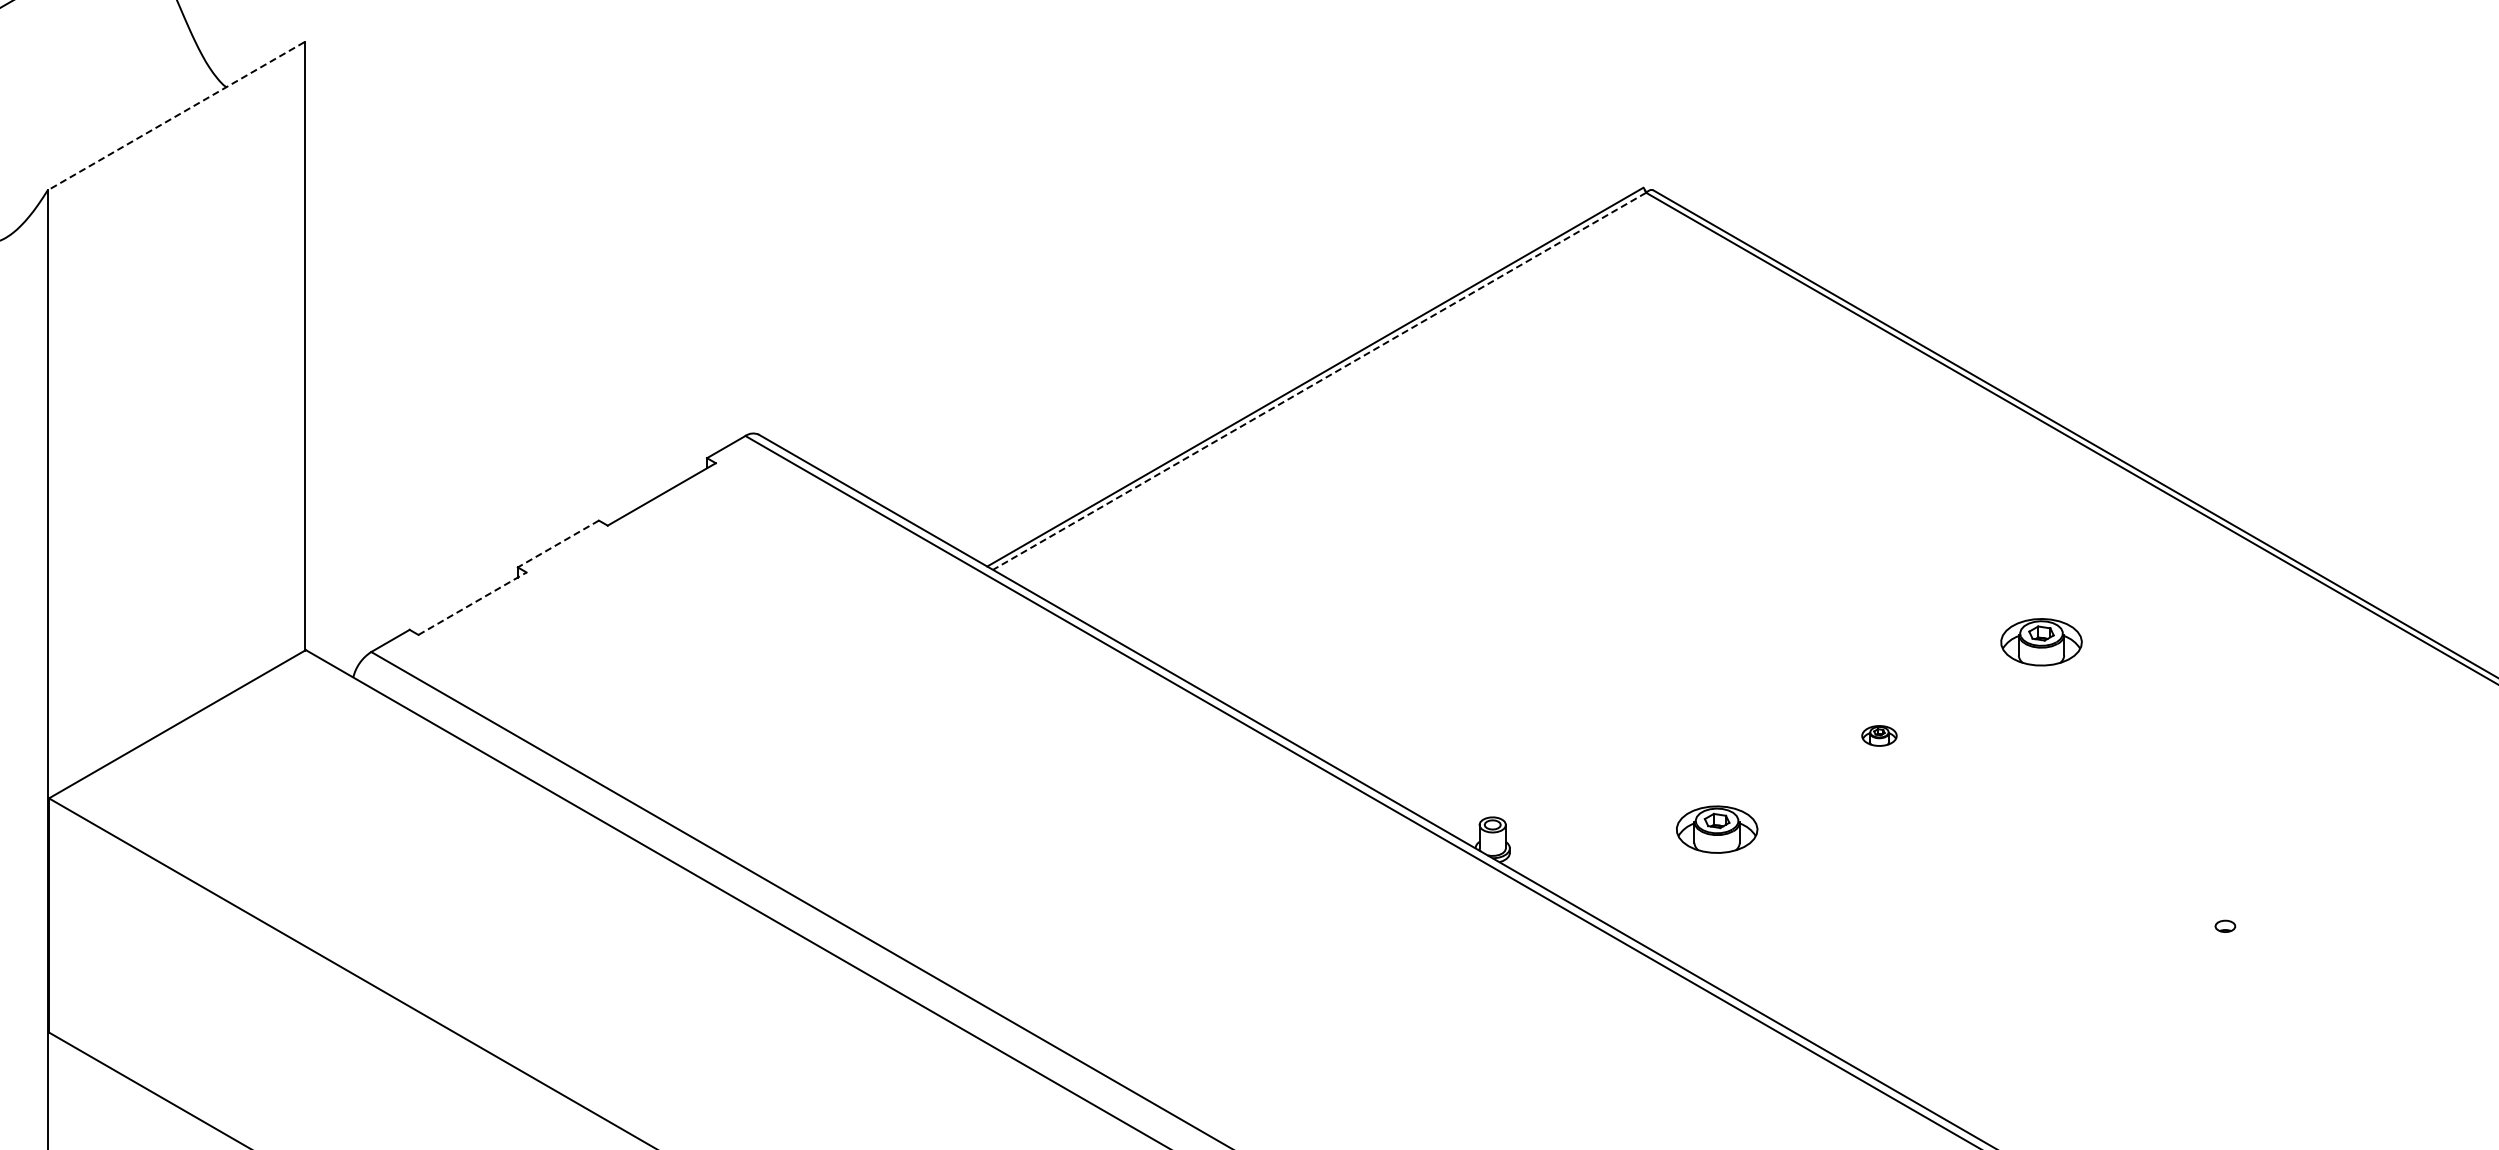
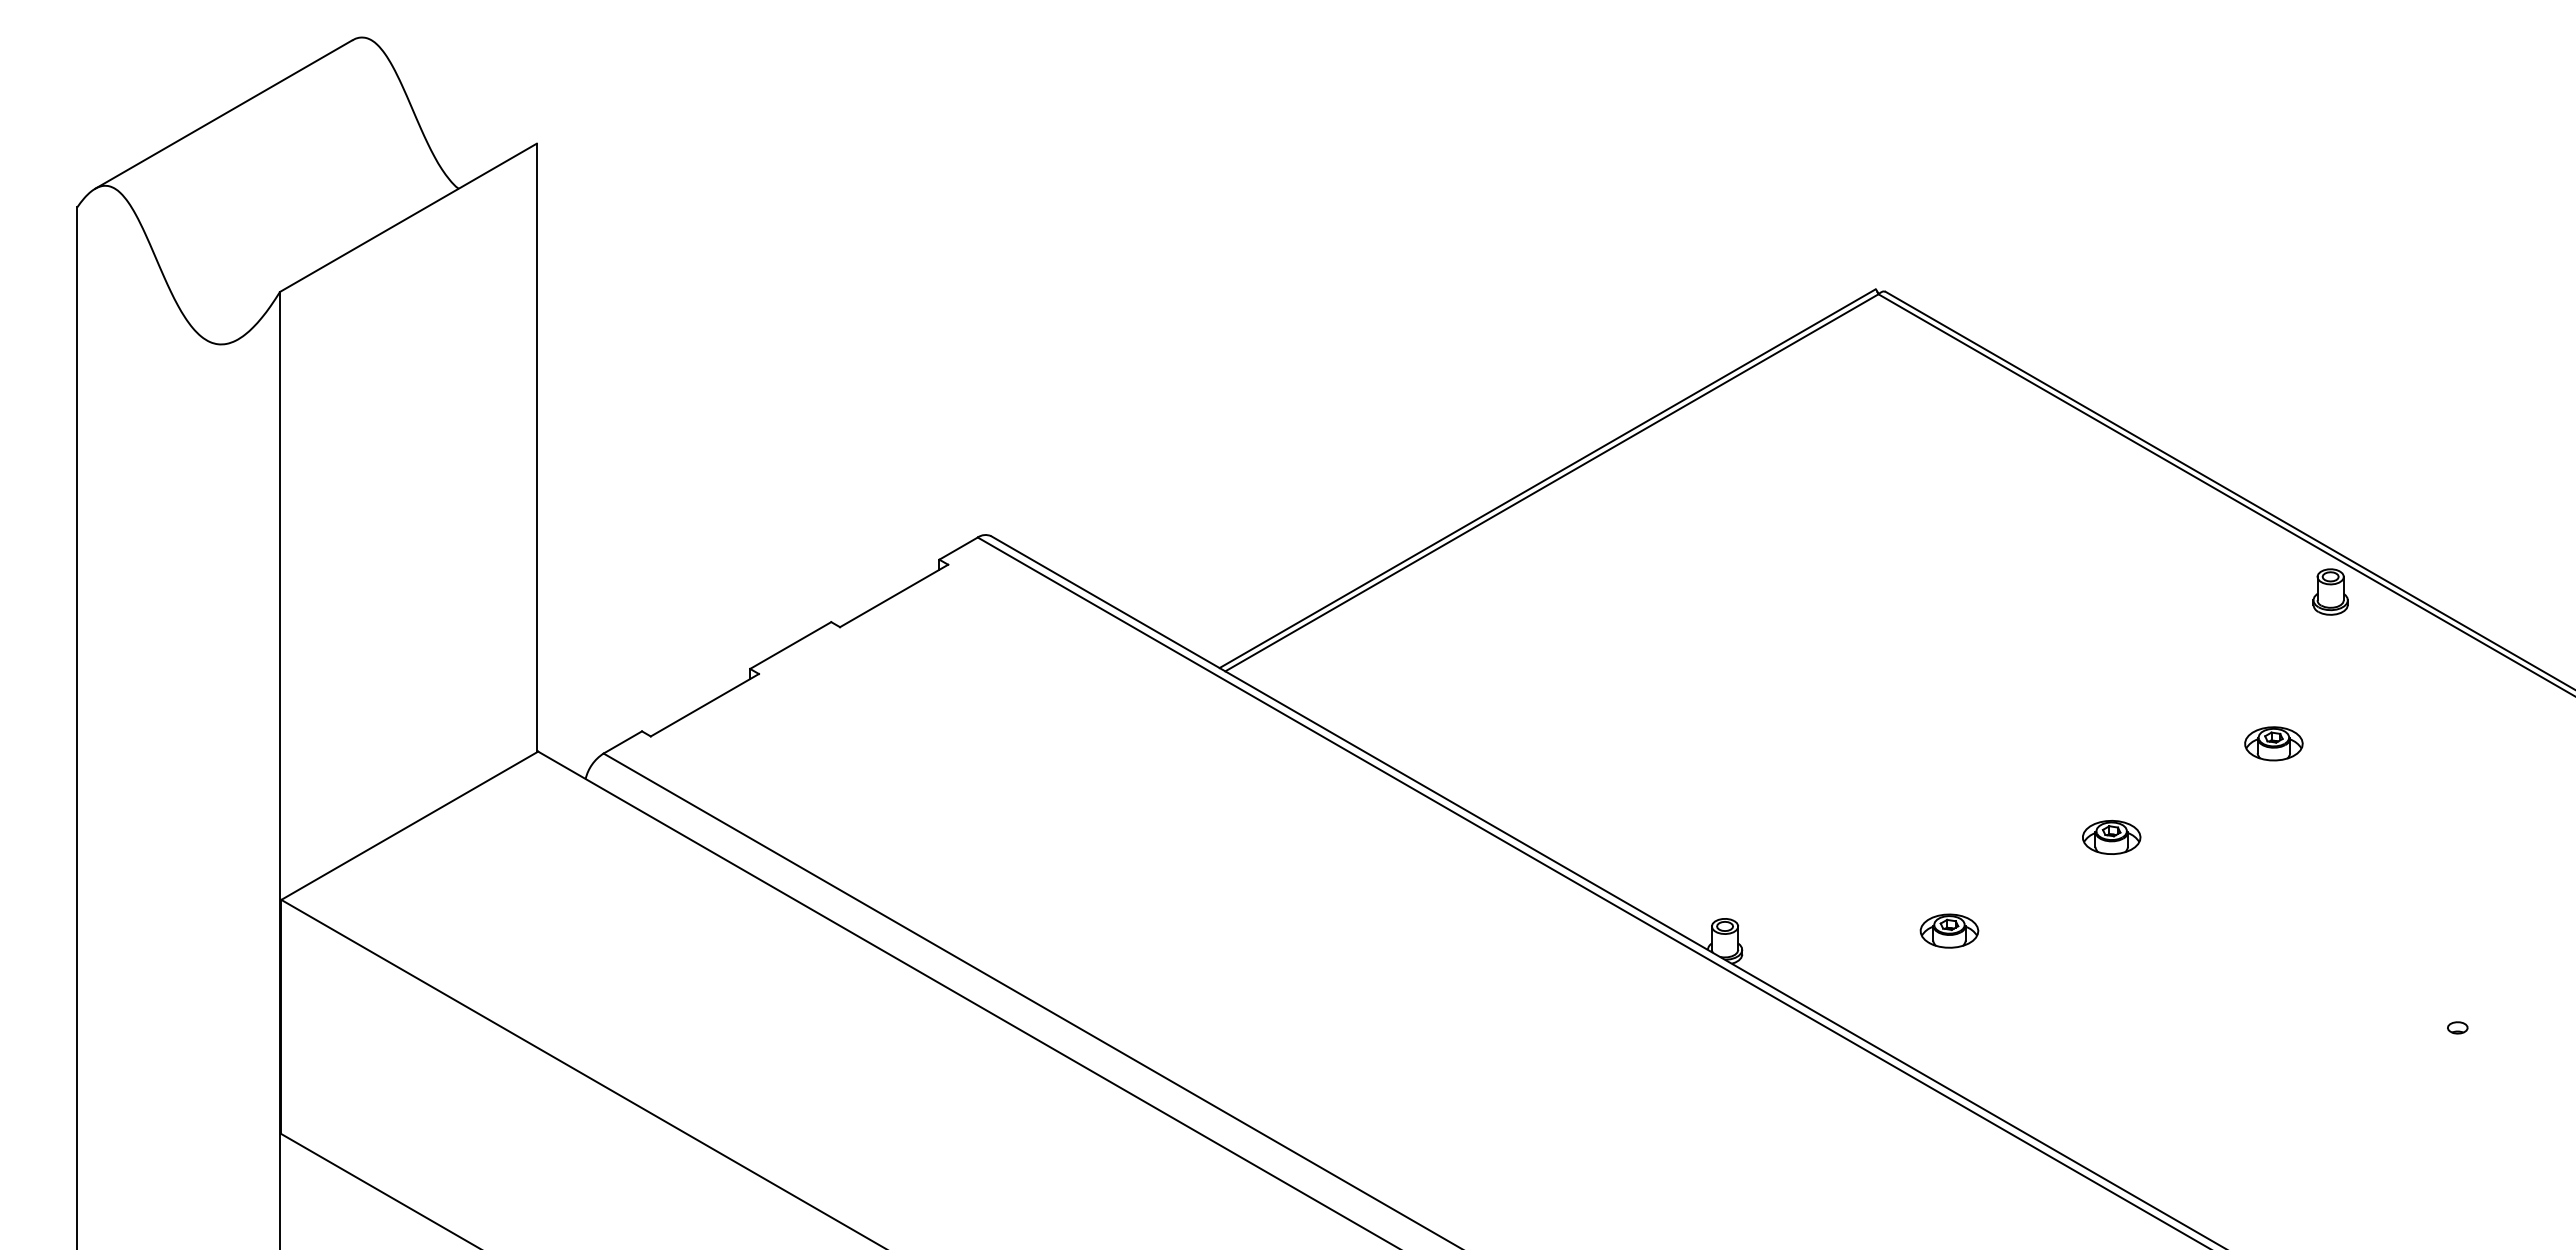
line: (176, 116) -> (408, 218), dashed -> solid
line: (1319, 381) -> (1551, 483), dashed -> solid
part: (2098, 489) -> (2330, 591), added
line: (558, 543) -> (790, 645), dashed -> solid
line: (473, 602) -> (705, 704), dashed -> solid
part: (2041, 641) -> (2273, 743), size x0.71
part: (1879, 735) -> (2111, 837), size x1.67
part: (1717, 828) -> (1949, 930), size x0.71

